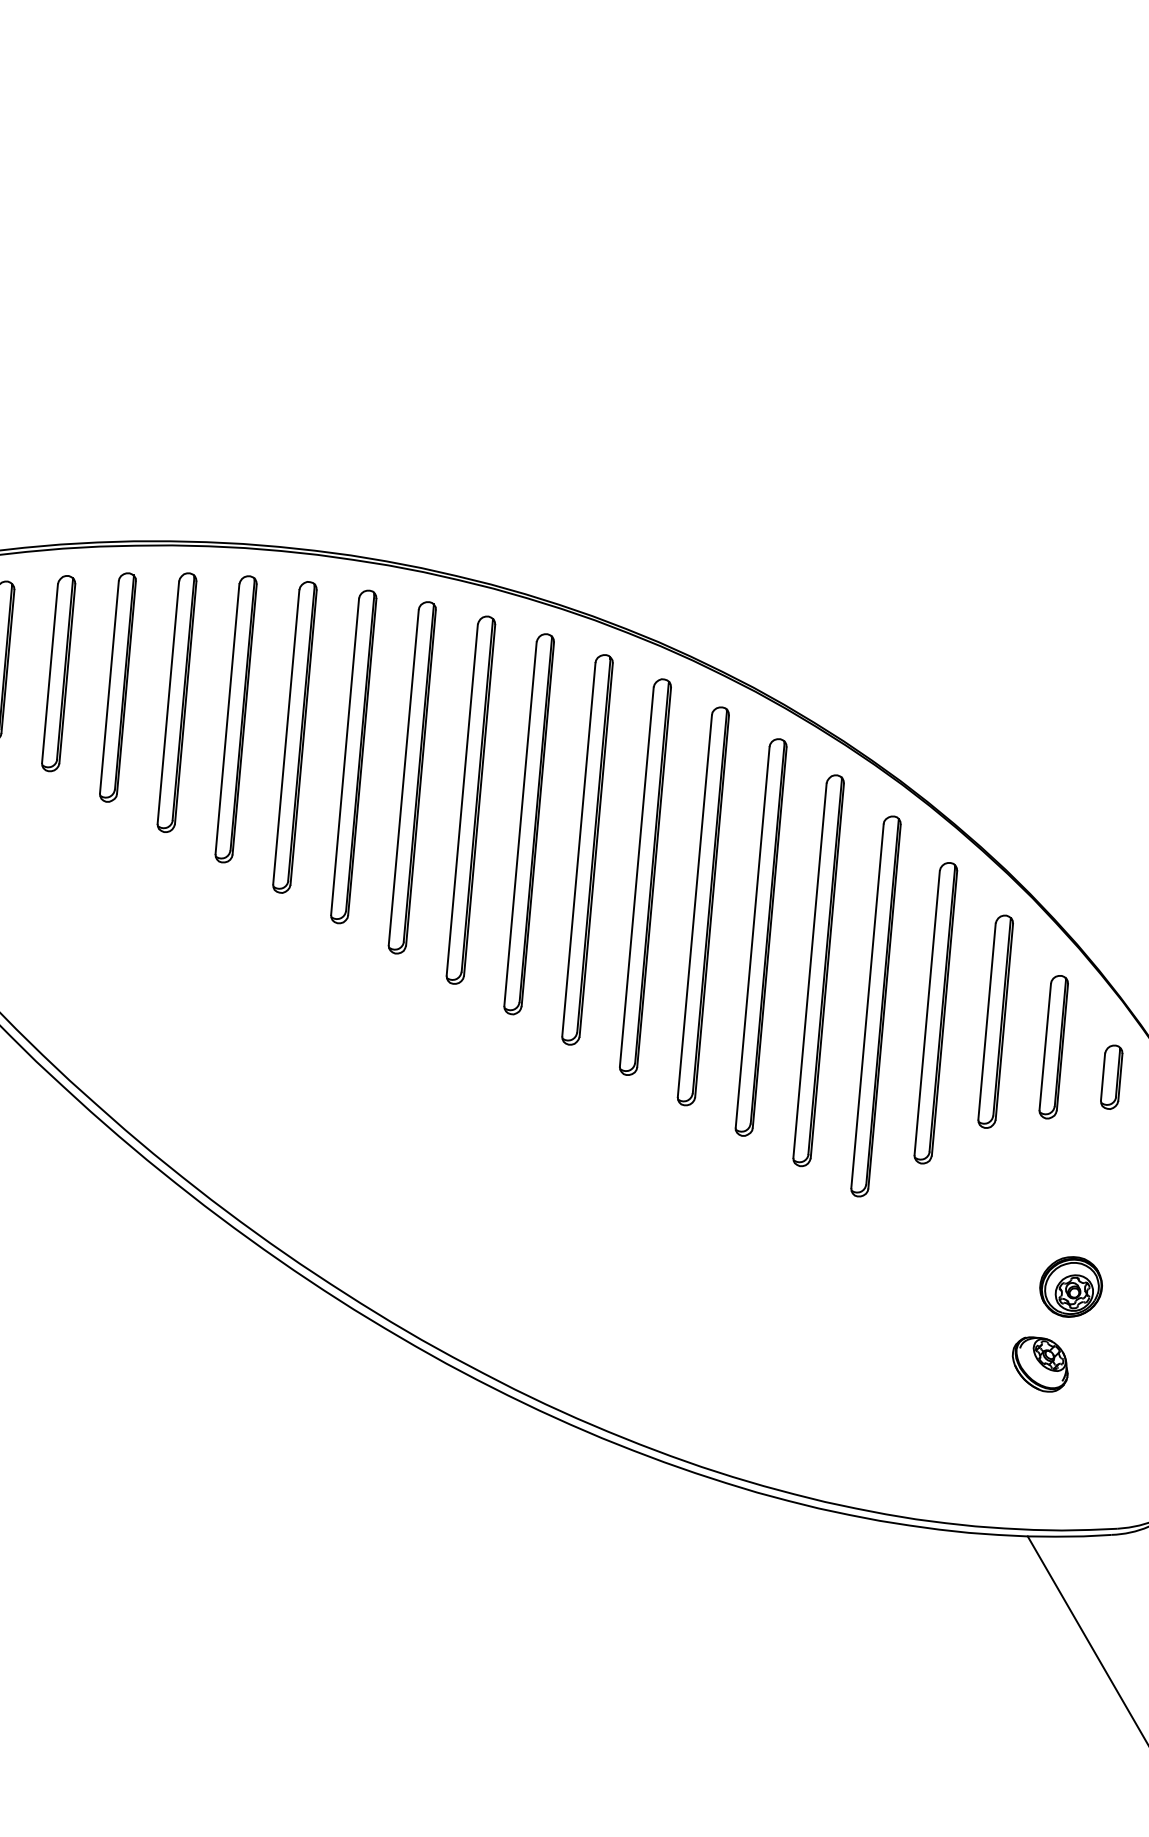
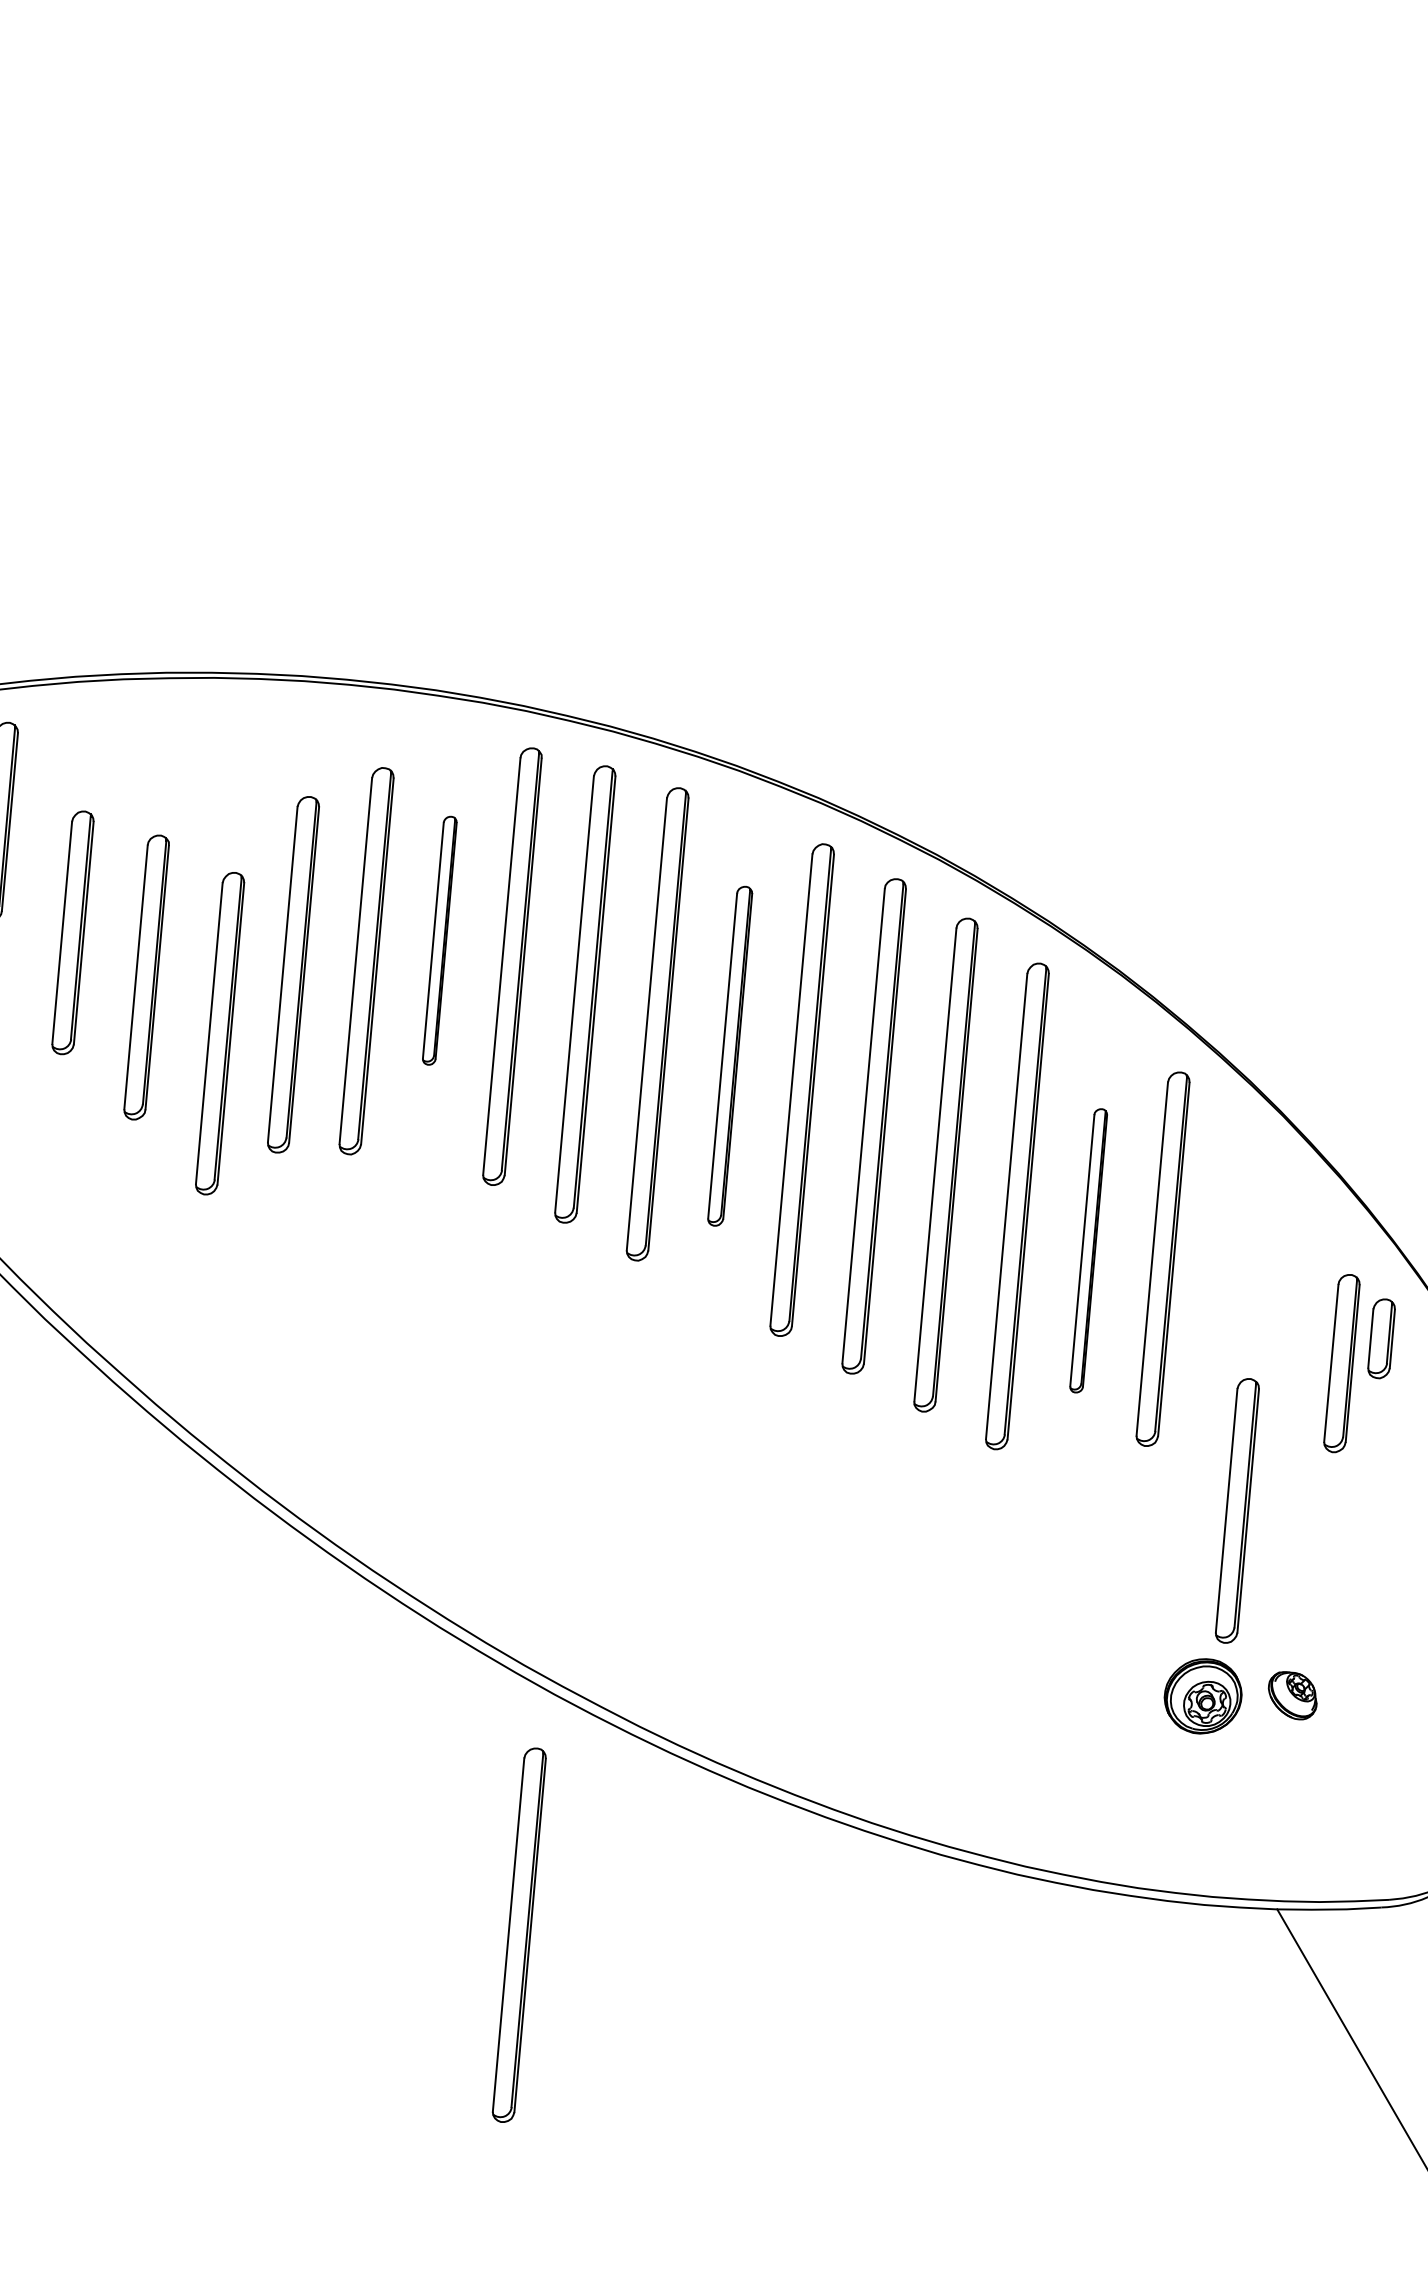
part: (58, 673) -> (72, 932), moved
part: (117, 687) -> (146, 977), moved
part: (176, 702) -> (219, 1033), moved
part: (235, 719) -> (292, 974), moved
part: (294, 737) -> (366, 961), moved
part: (353, 756) -> (439, 940), size x0.6
part: (587, 849) -> (730, 1055), size x0.7
part: (875, 1006) -> (1088, 1250), size x0.6
part: (995, 1021) -> (1237, 1510), moved
part: (1053, 1047) -> (1341, 1363), moved
part: (1070, 1286) -> (1202, 1695), moved
part: (1039, 1364) -> (1291, 1695), size x0.7
part: (417, 1557) -> (518, 1935), added

